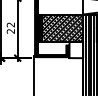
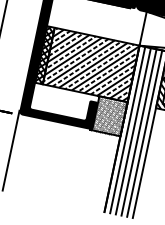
hatch: (76, 49) -> (110, 115), added

